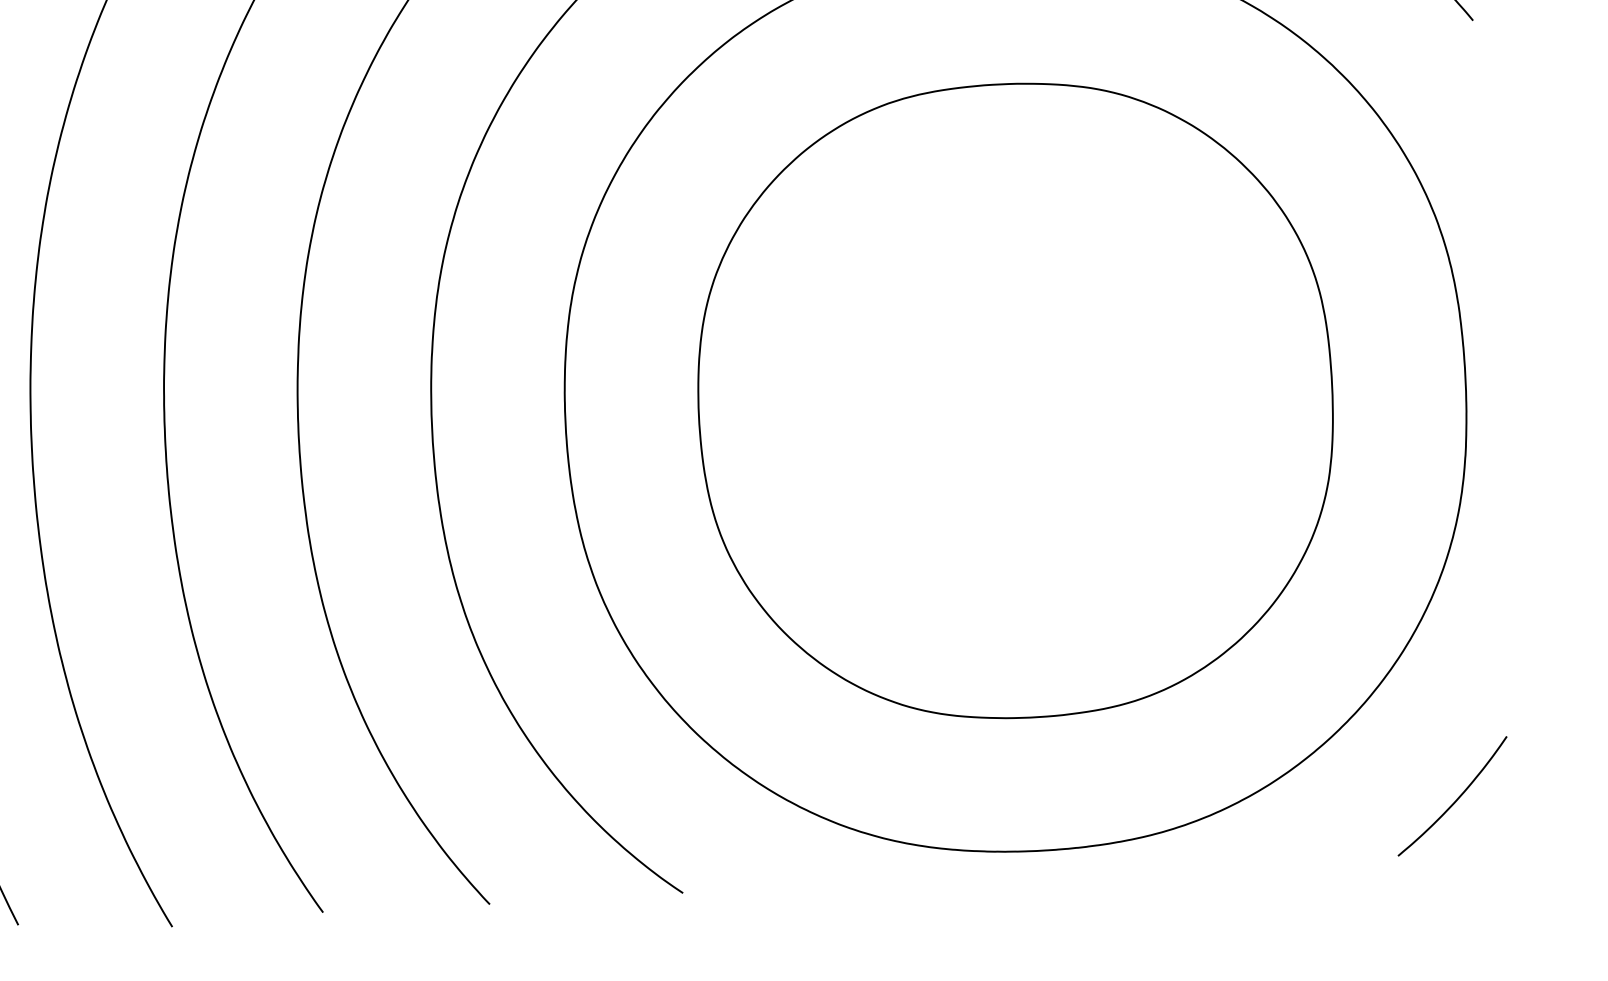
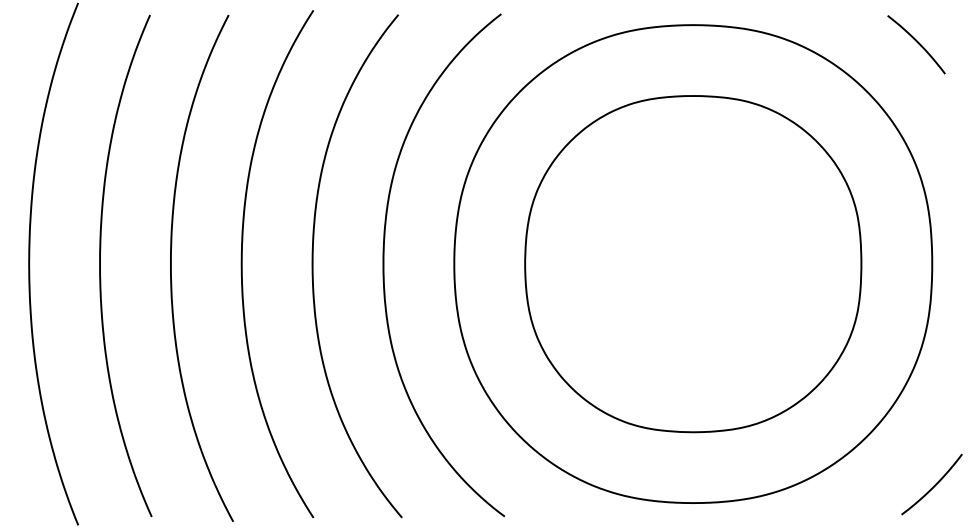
curve: (1455, 798) -> (933, 485), moved

